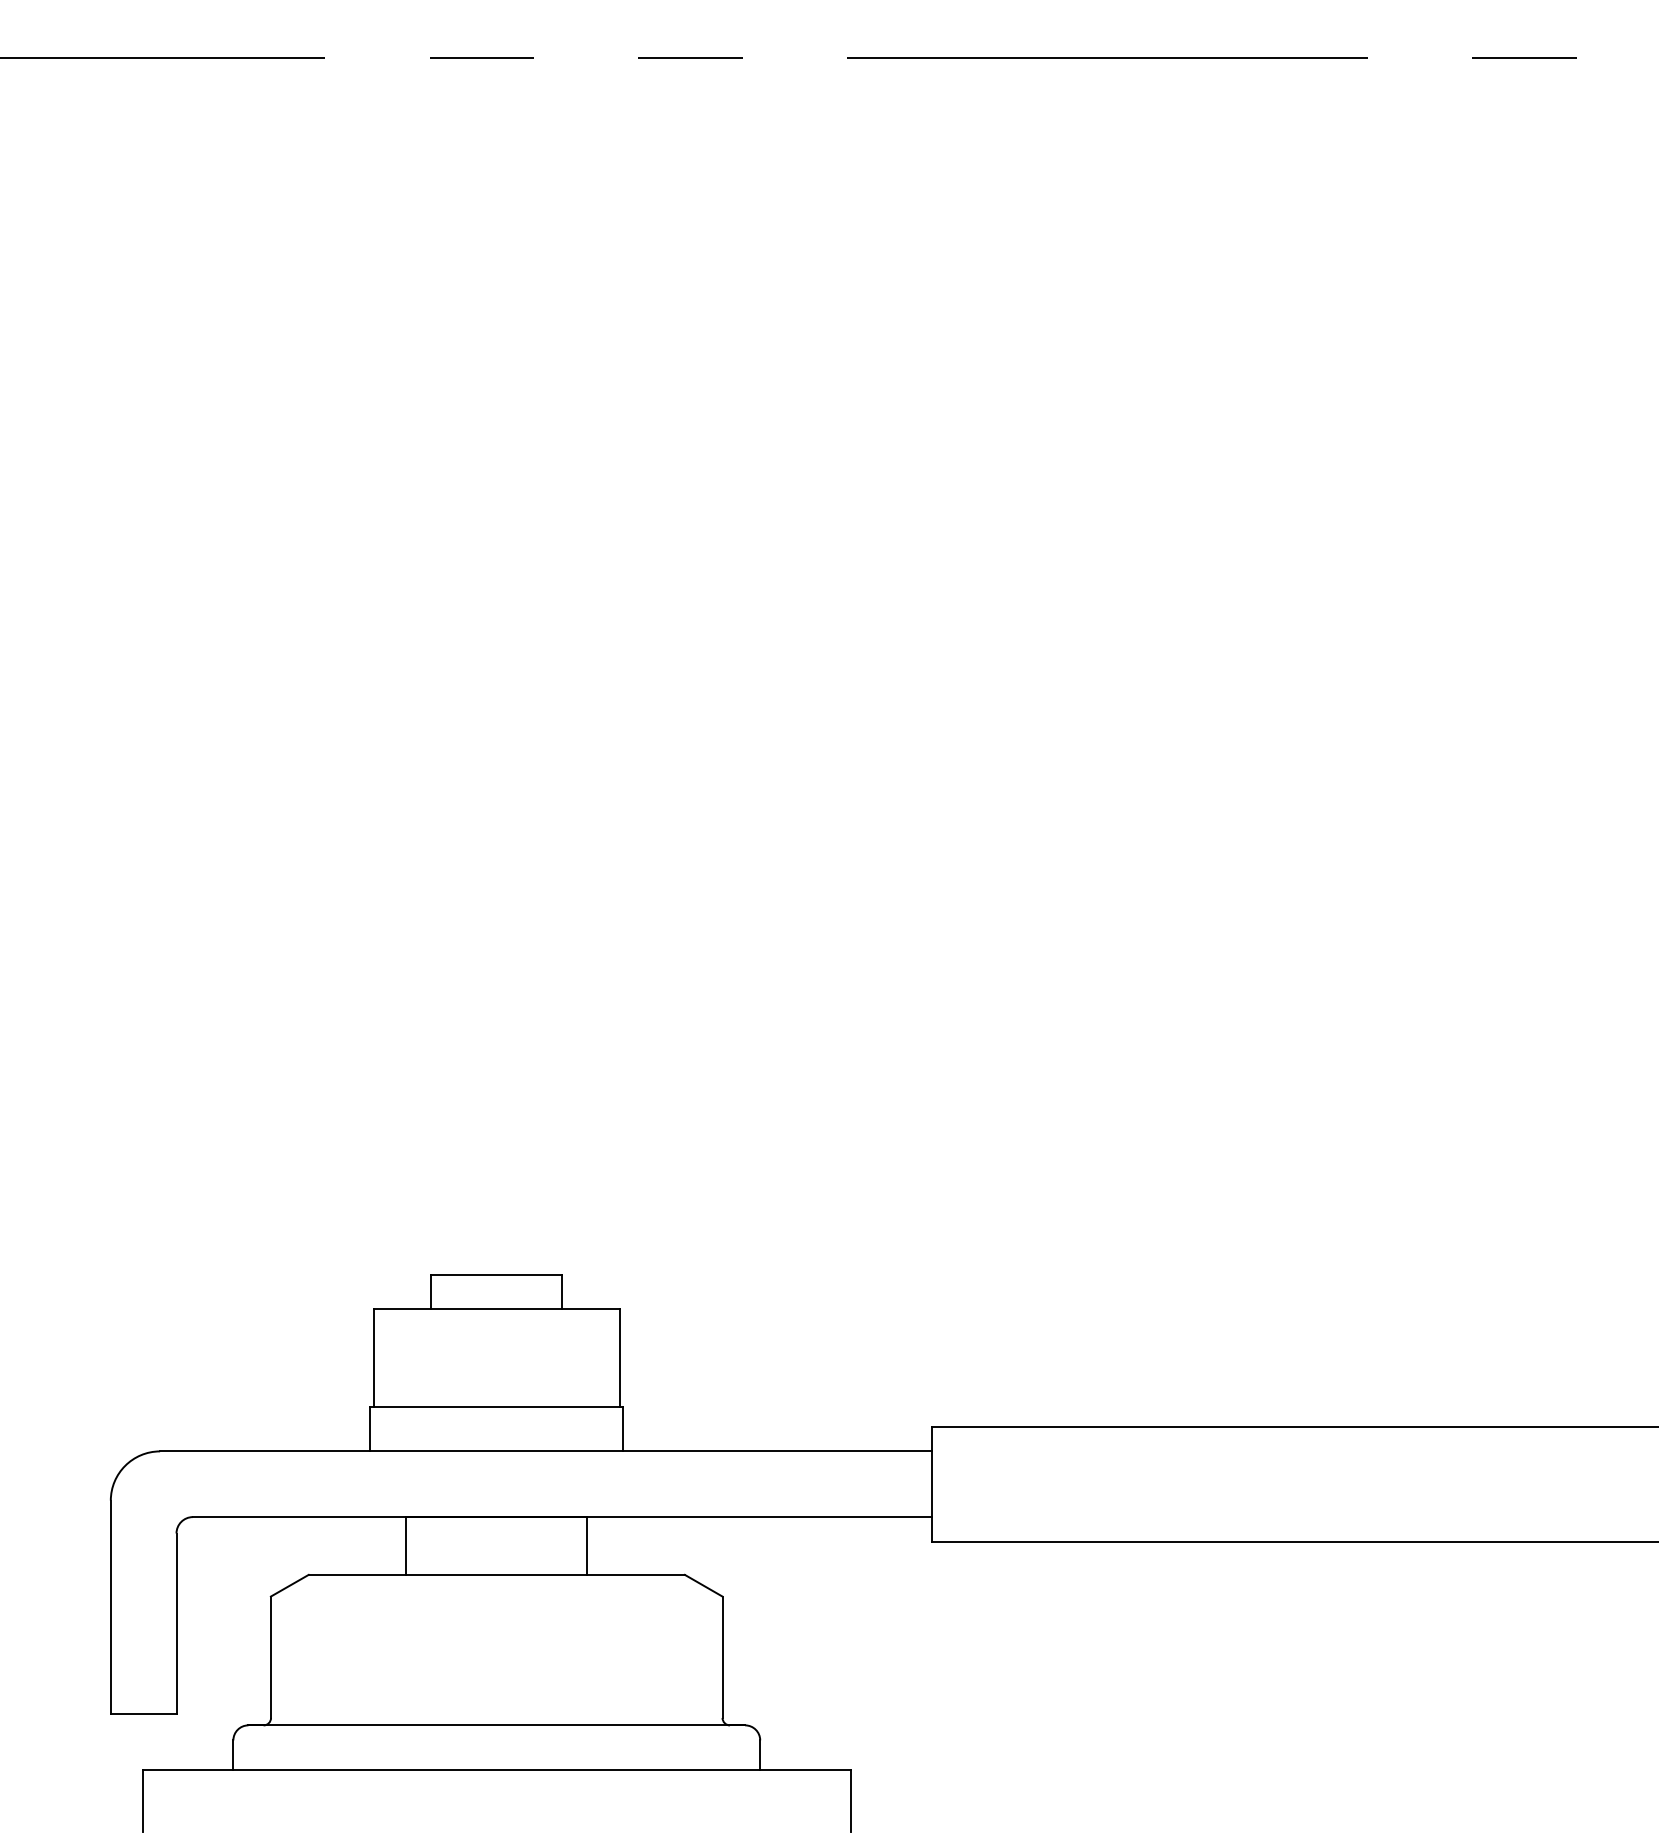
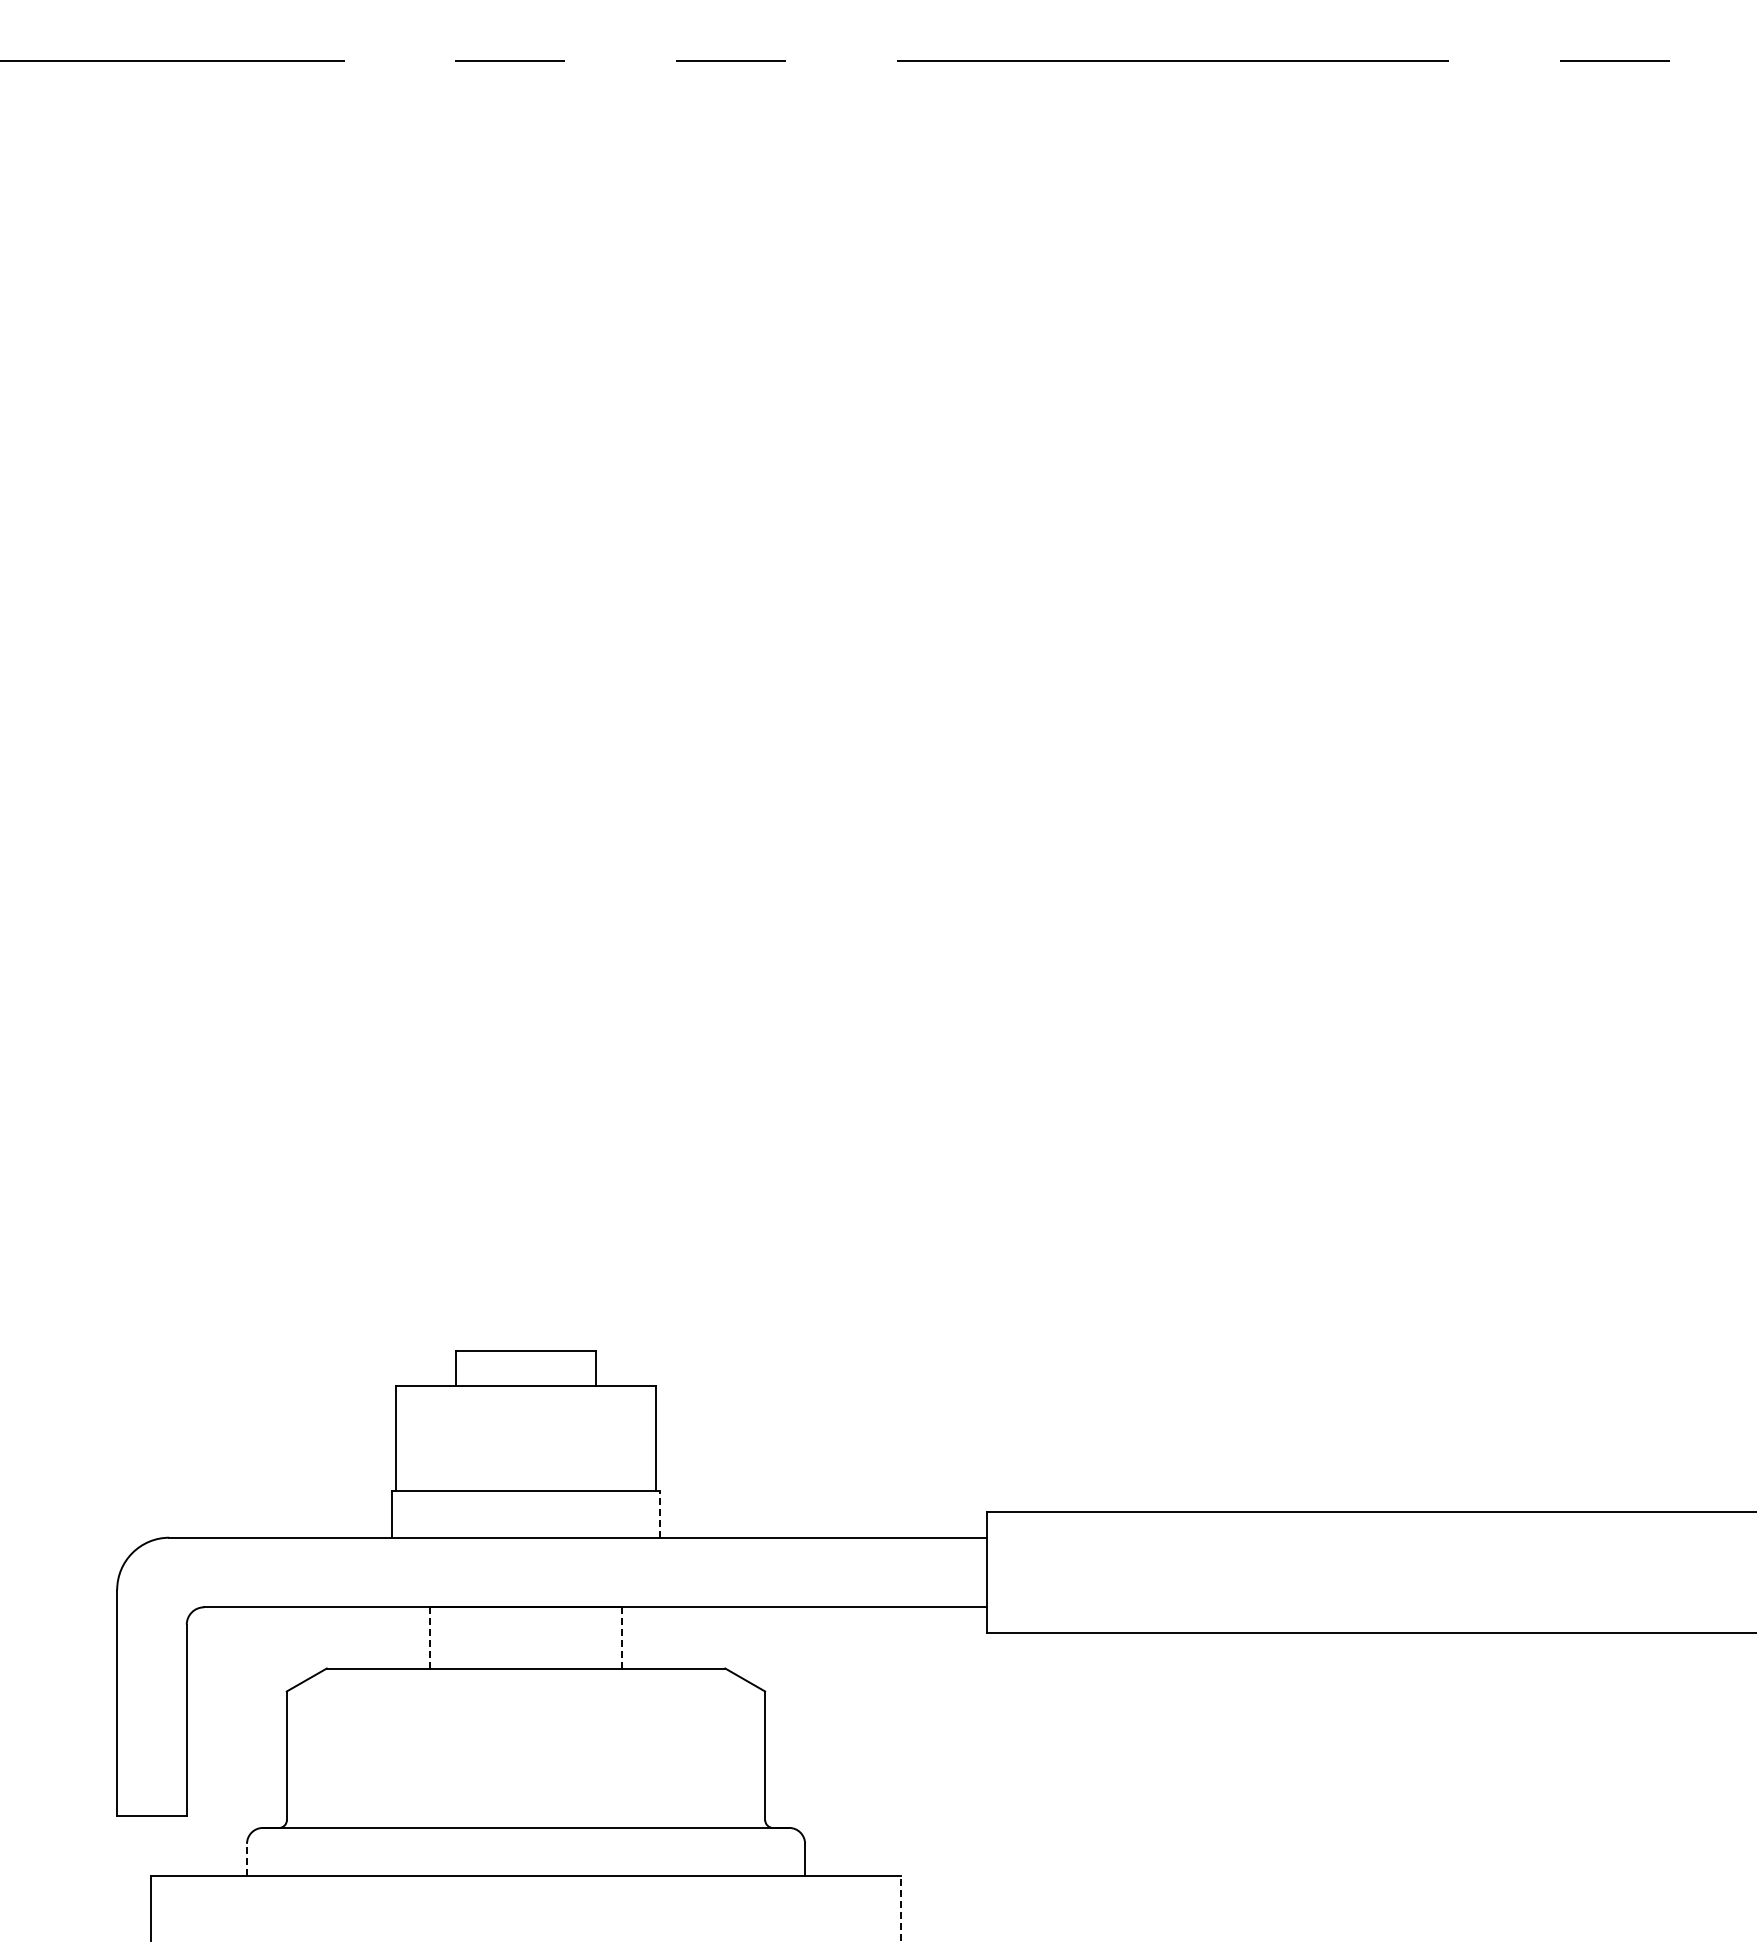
line: (622, 1428) -> (659, 1513), solid -> dashed
line: (406, 1545) -> (430, 1637), solid -> dashed
line: (586, 1545) -> (621, 1637), solid -> dashed
line: (232, 1755) -> (246, 1859), solid -> dashed
line: (850, 1801) -> (900, 1908), solid -> dashed

